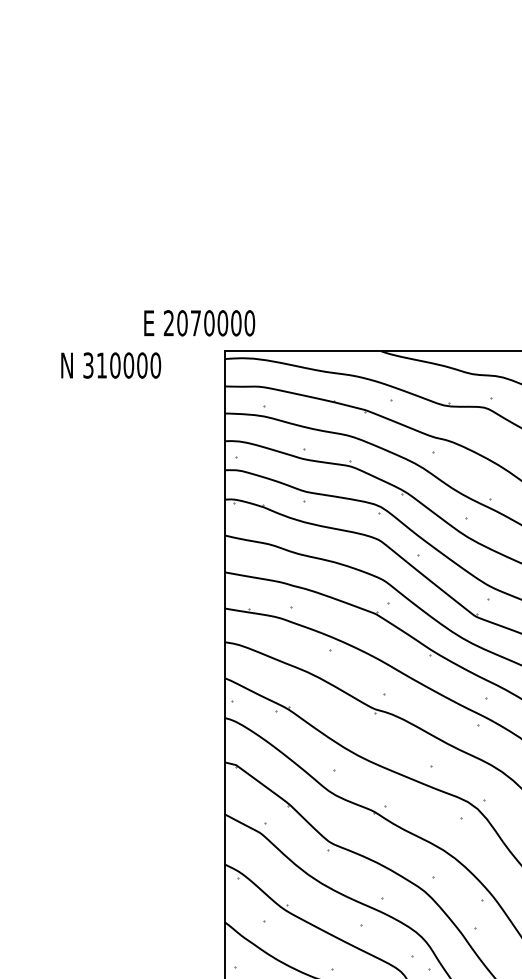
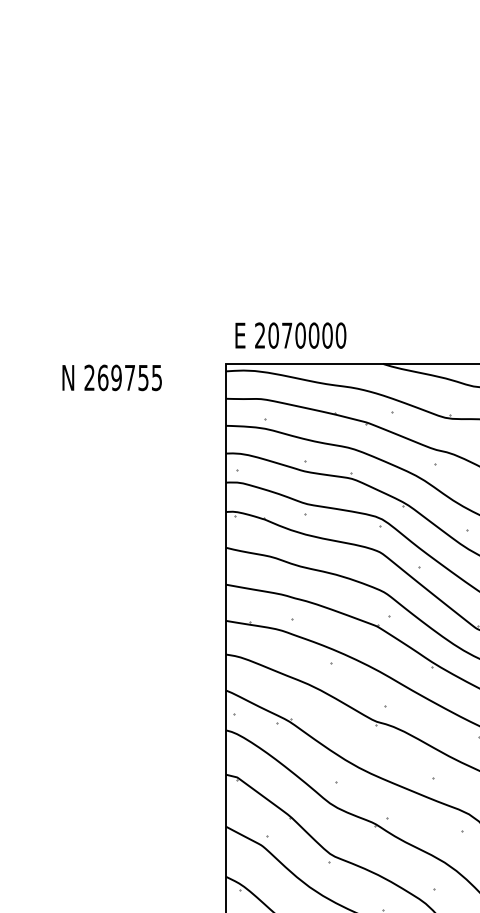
text: (199, 323) -> (290, 335), moved
text: (122, 365) -> (123, 377), 310000 -> 269755

